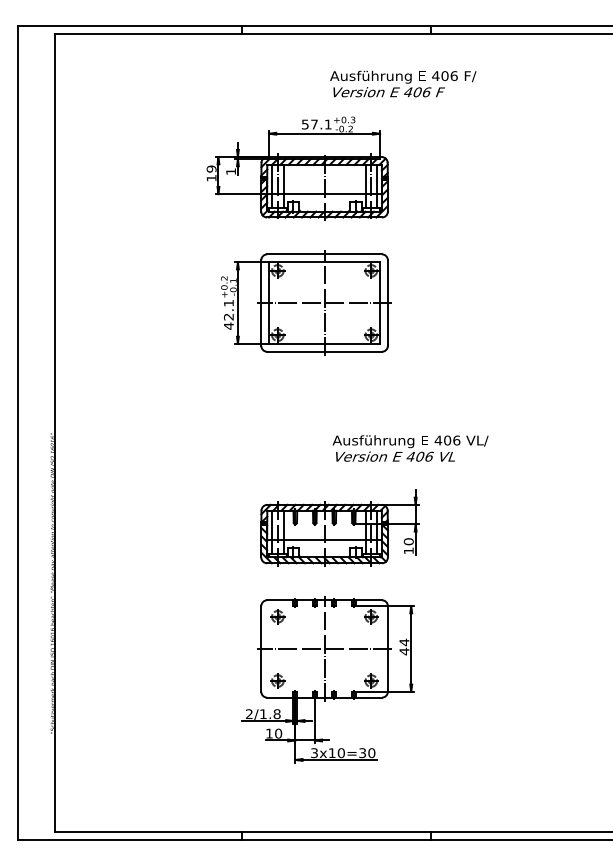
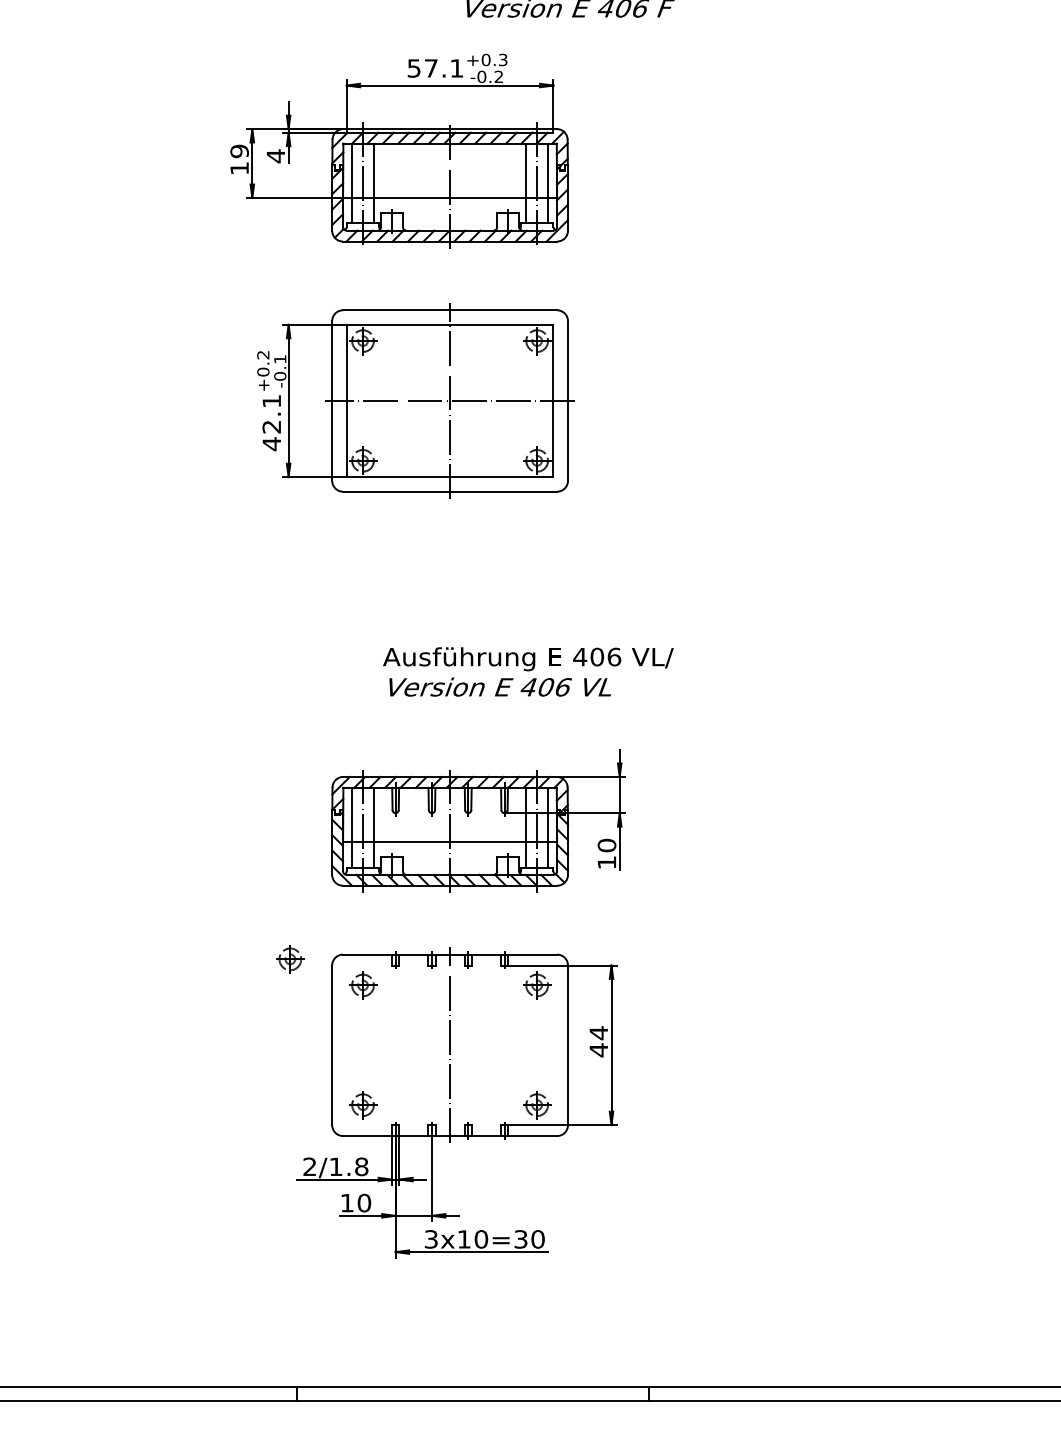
text: (230, 171) -> (274, 155), 1 -> 4
text: (410, 448) -> (528, 671), moved
part: (238, 602) -> (289, 958), added
line: (324, 648) -> (449, 1044), removed

